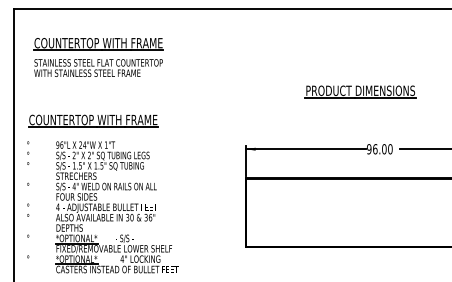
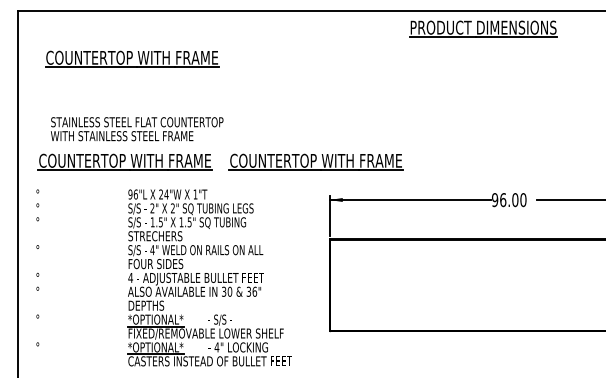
text: (98, 68) -> (137, 129), moved
part: (360, 91) -> (483, 28), moved
part: (235, 120) -> (315, 161), added
part: (116, 207) -> (209, 277), moved

